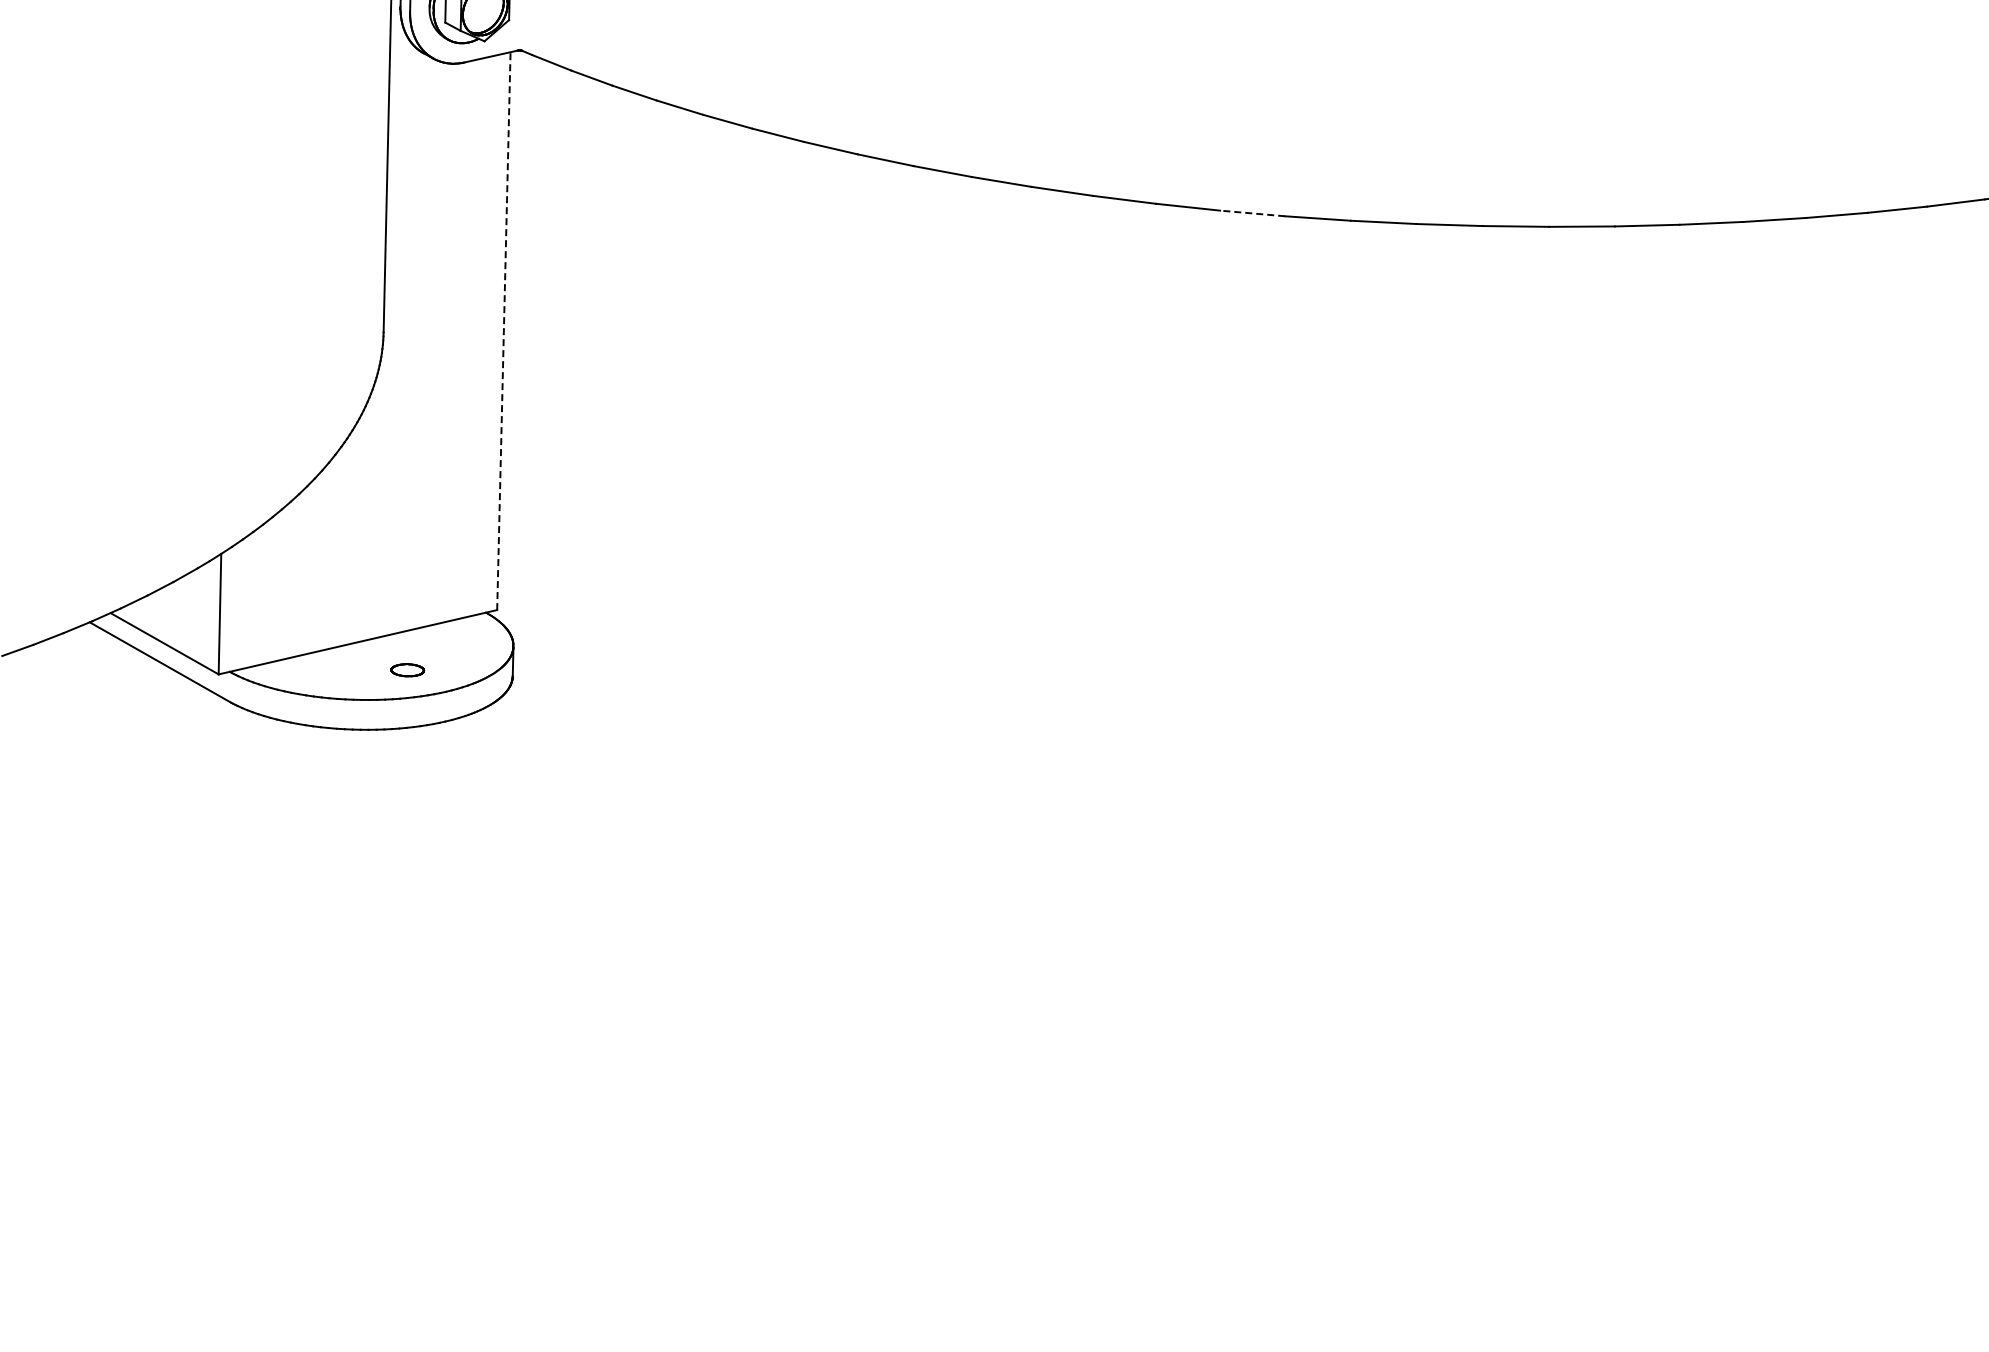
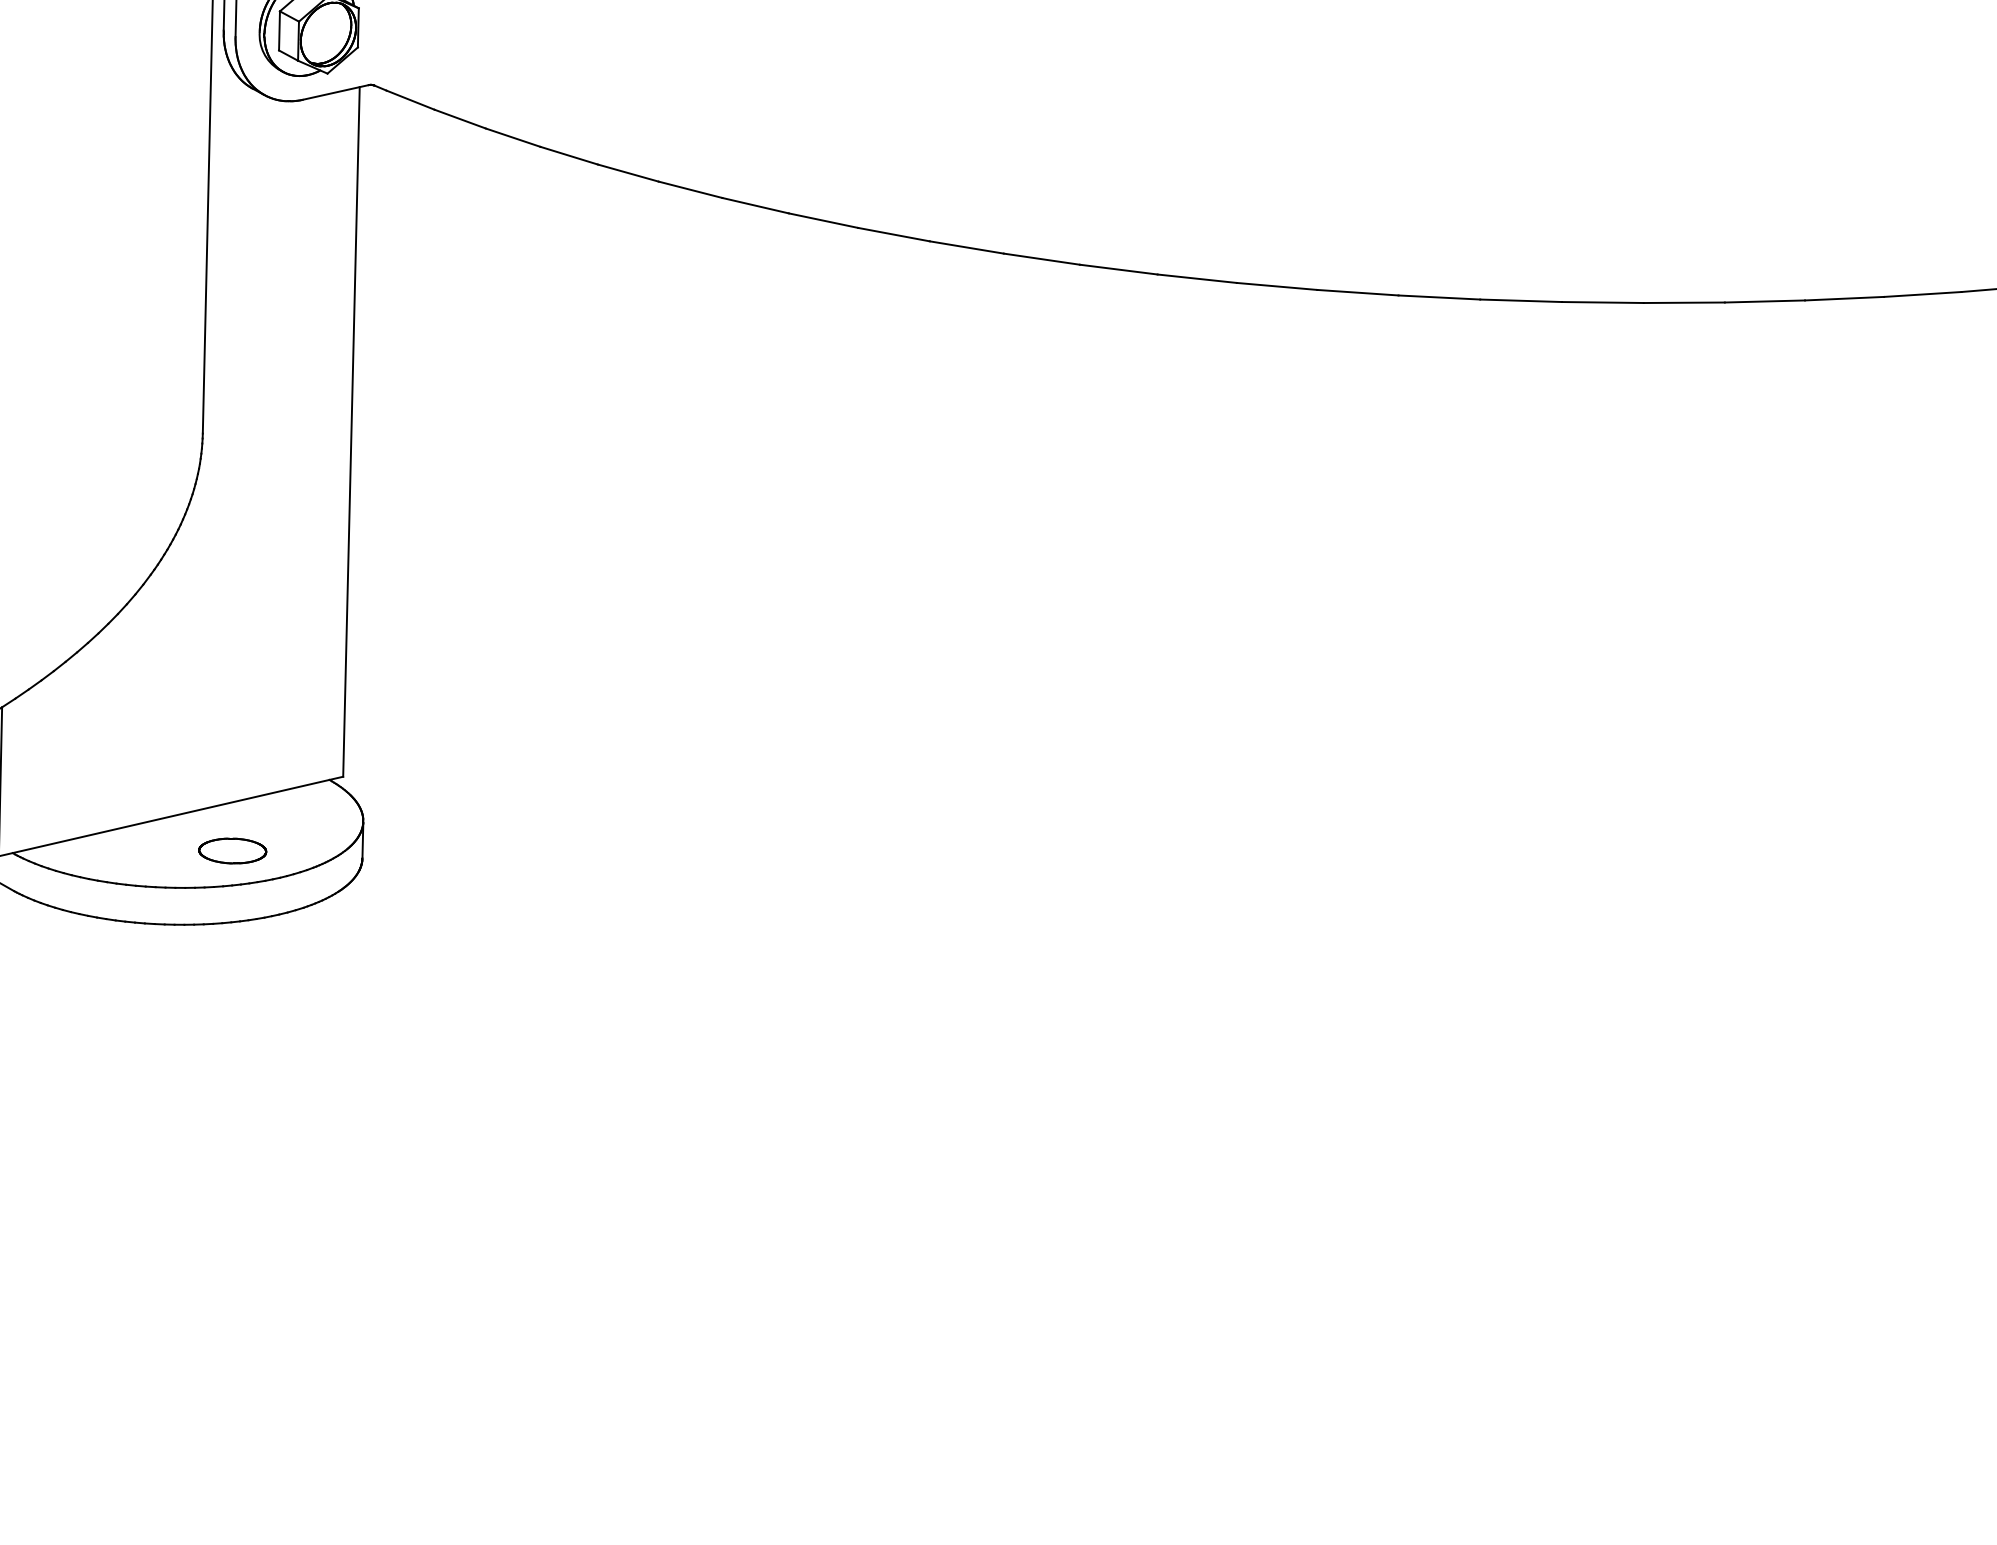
line: (1252, 213) -> (1276, 286), dashed -> solid
line: (503, 330) -> (351, 431), dashed -> solid
part: (407, 670) -> (232, 851), size x1.67

